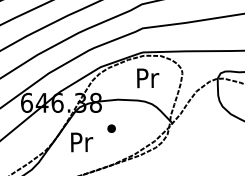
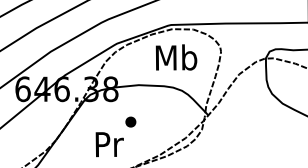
text: (147, 77) -> (176, 56), Pr -> Mb
text: (82, 142) -> (110, 144), moved

